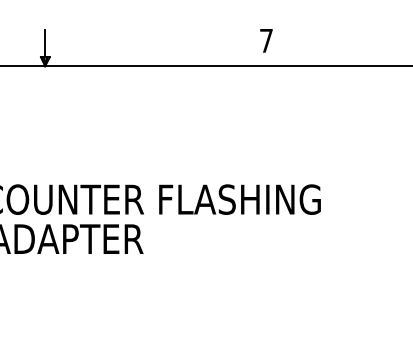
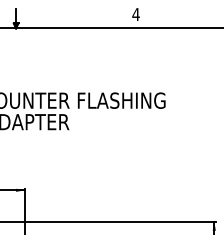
text: (265, 40) -> (135, 14), 7 -> 4

